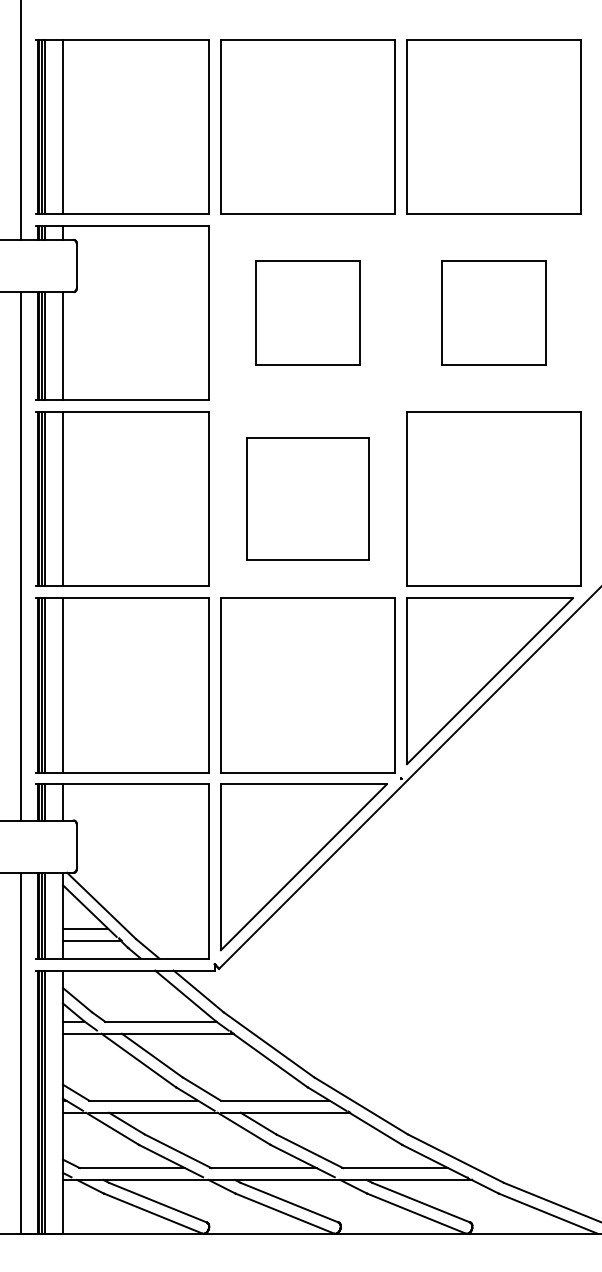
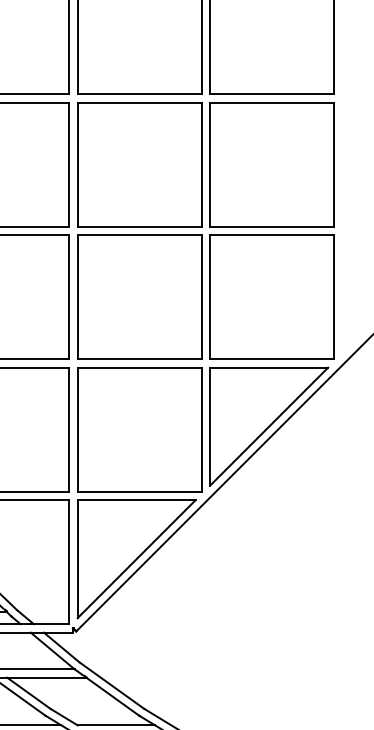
part: (307, 312) -> (139, 164), size x1.67
part: (493, 312) -> (271, 164), size x1.67
part: (307, 498) -> (139, 296), size x1.43

